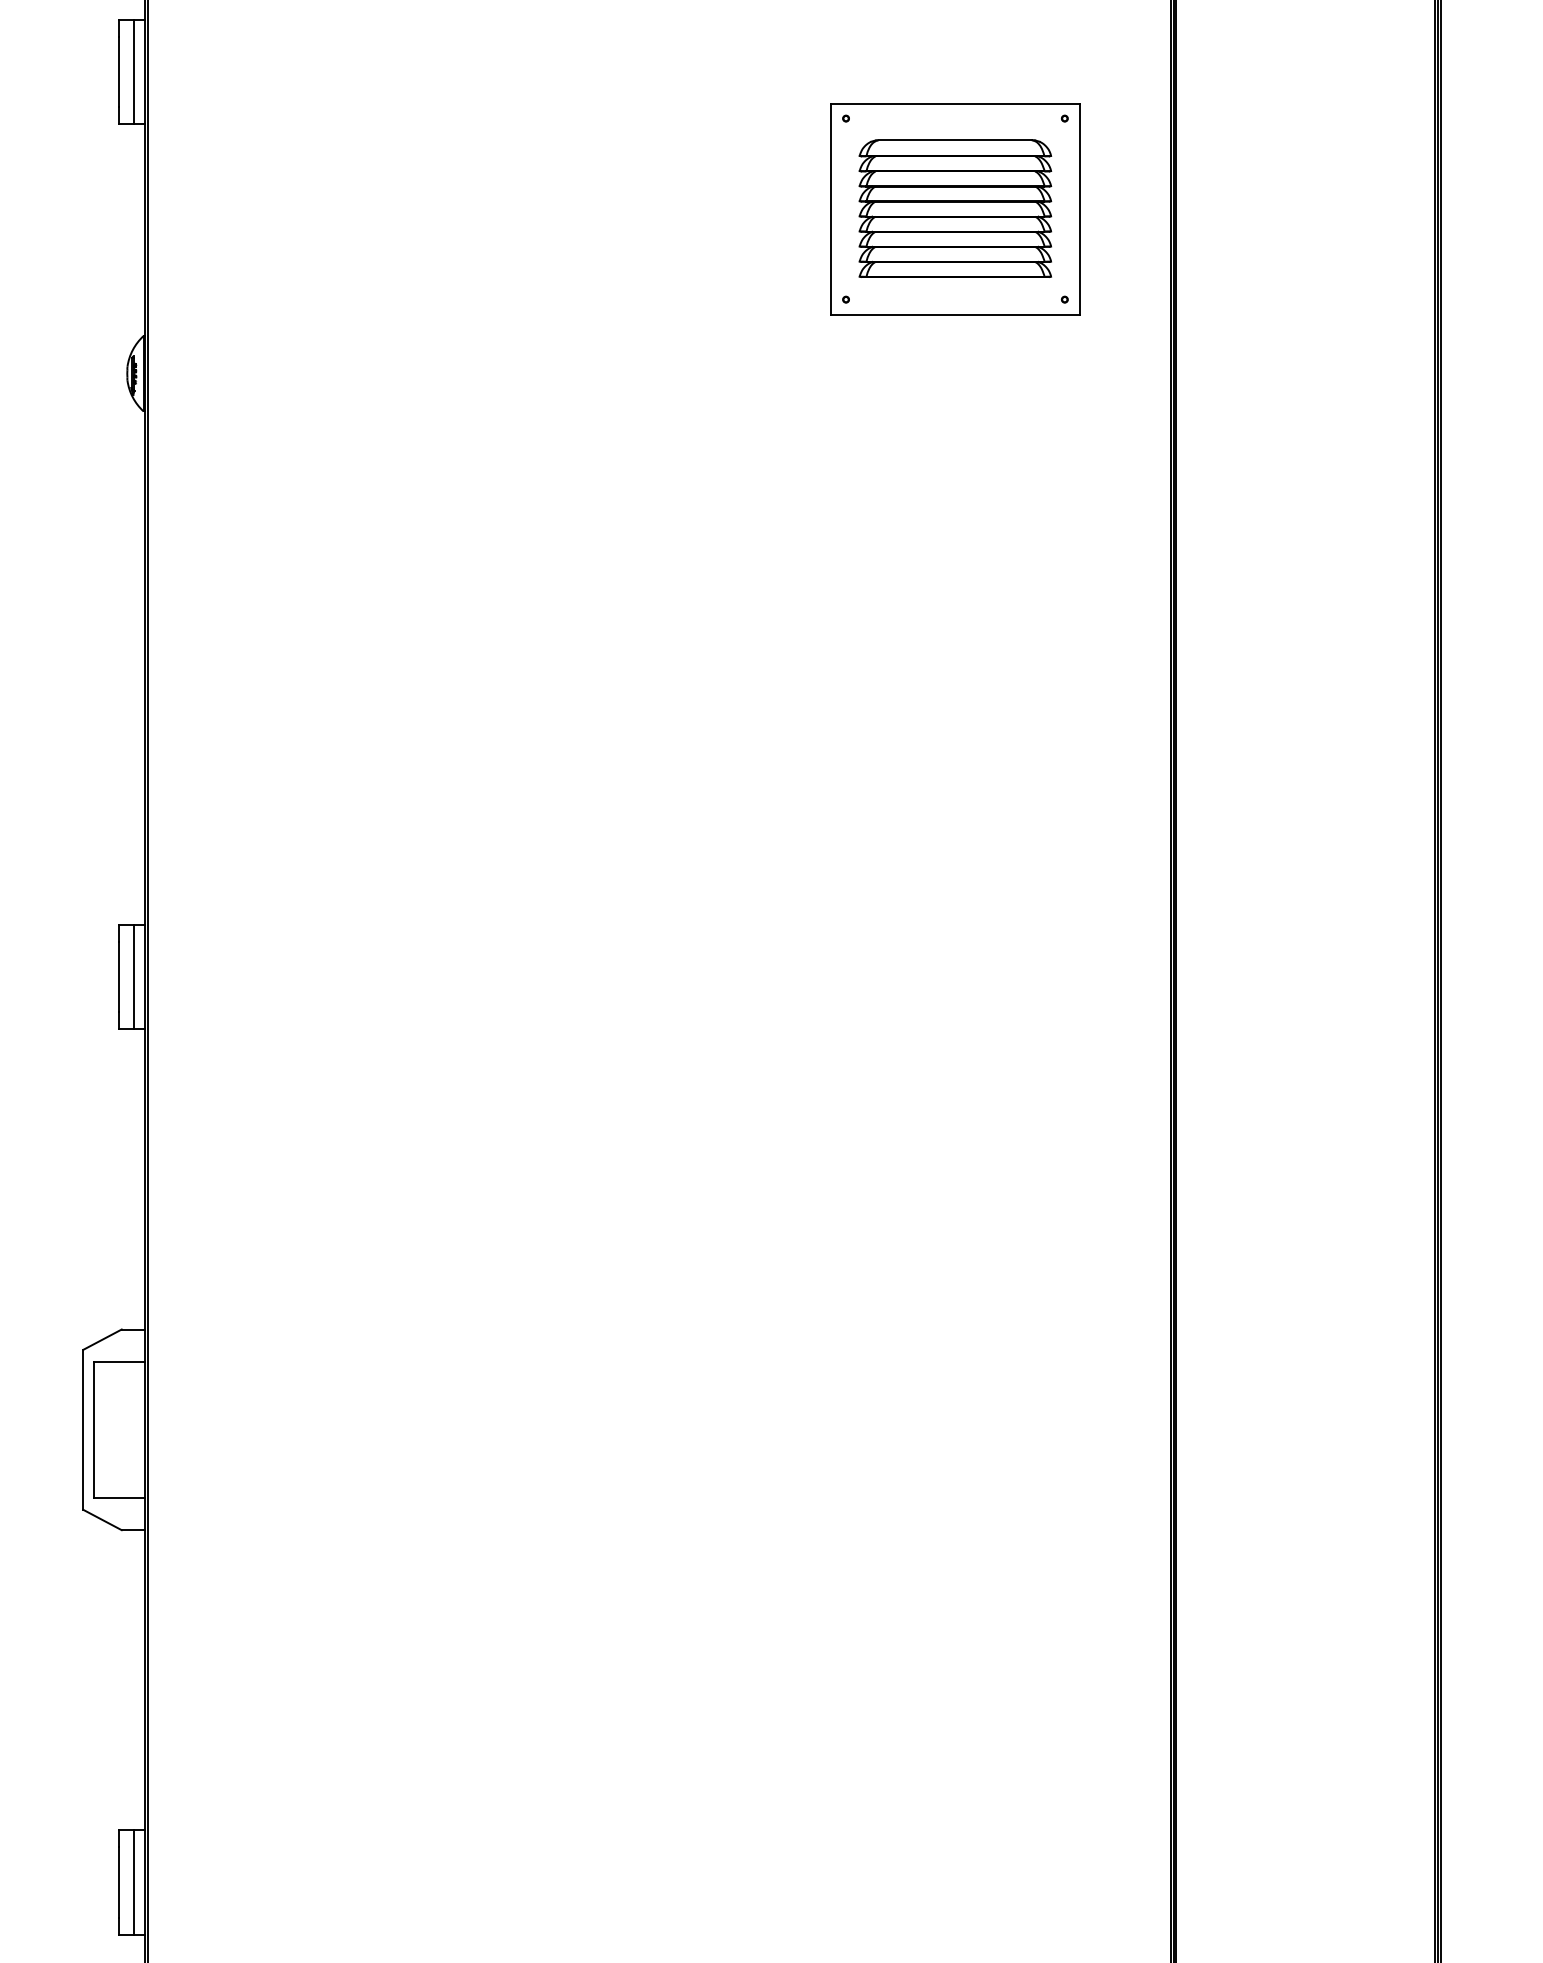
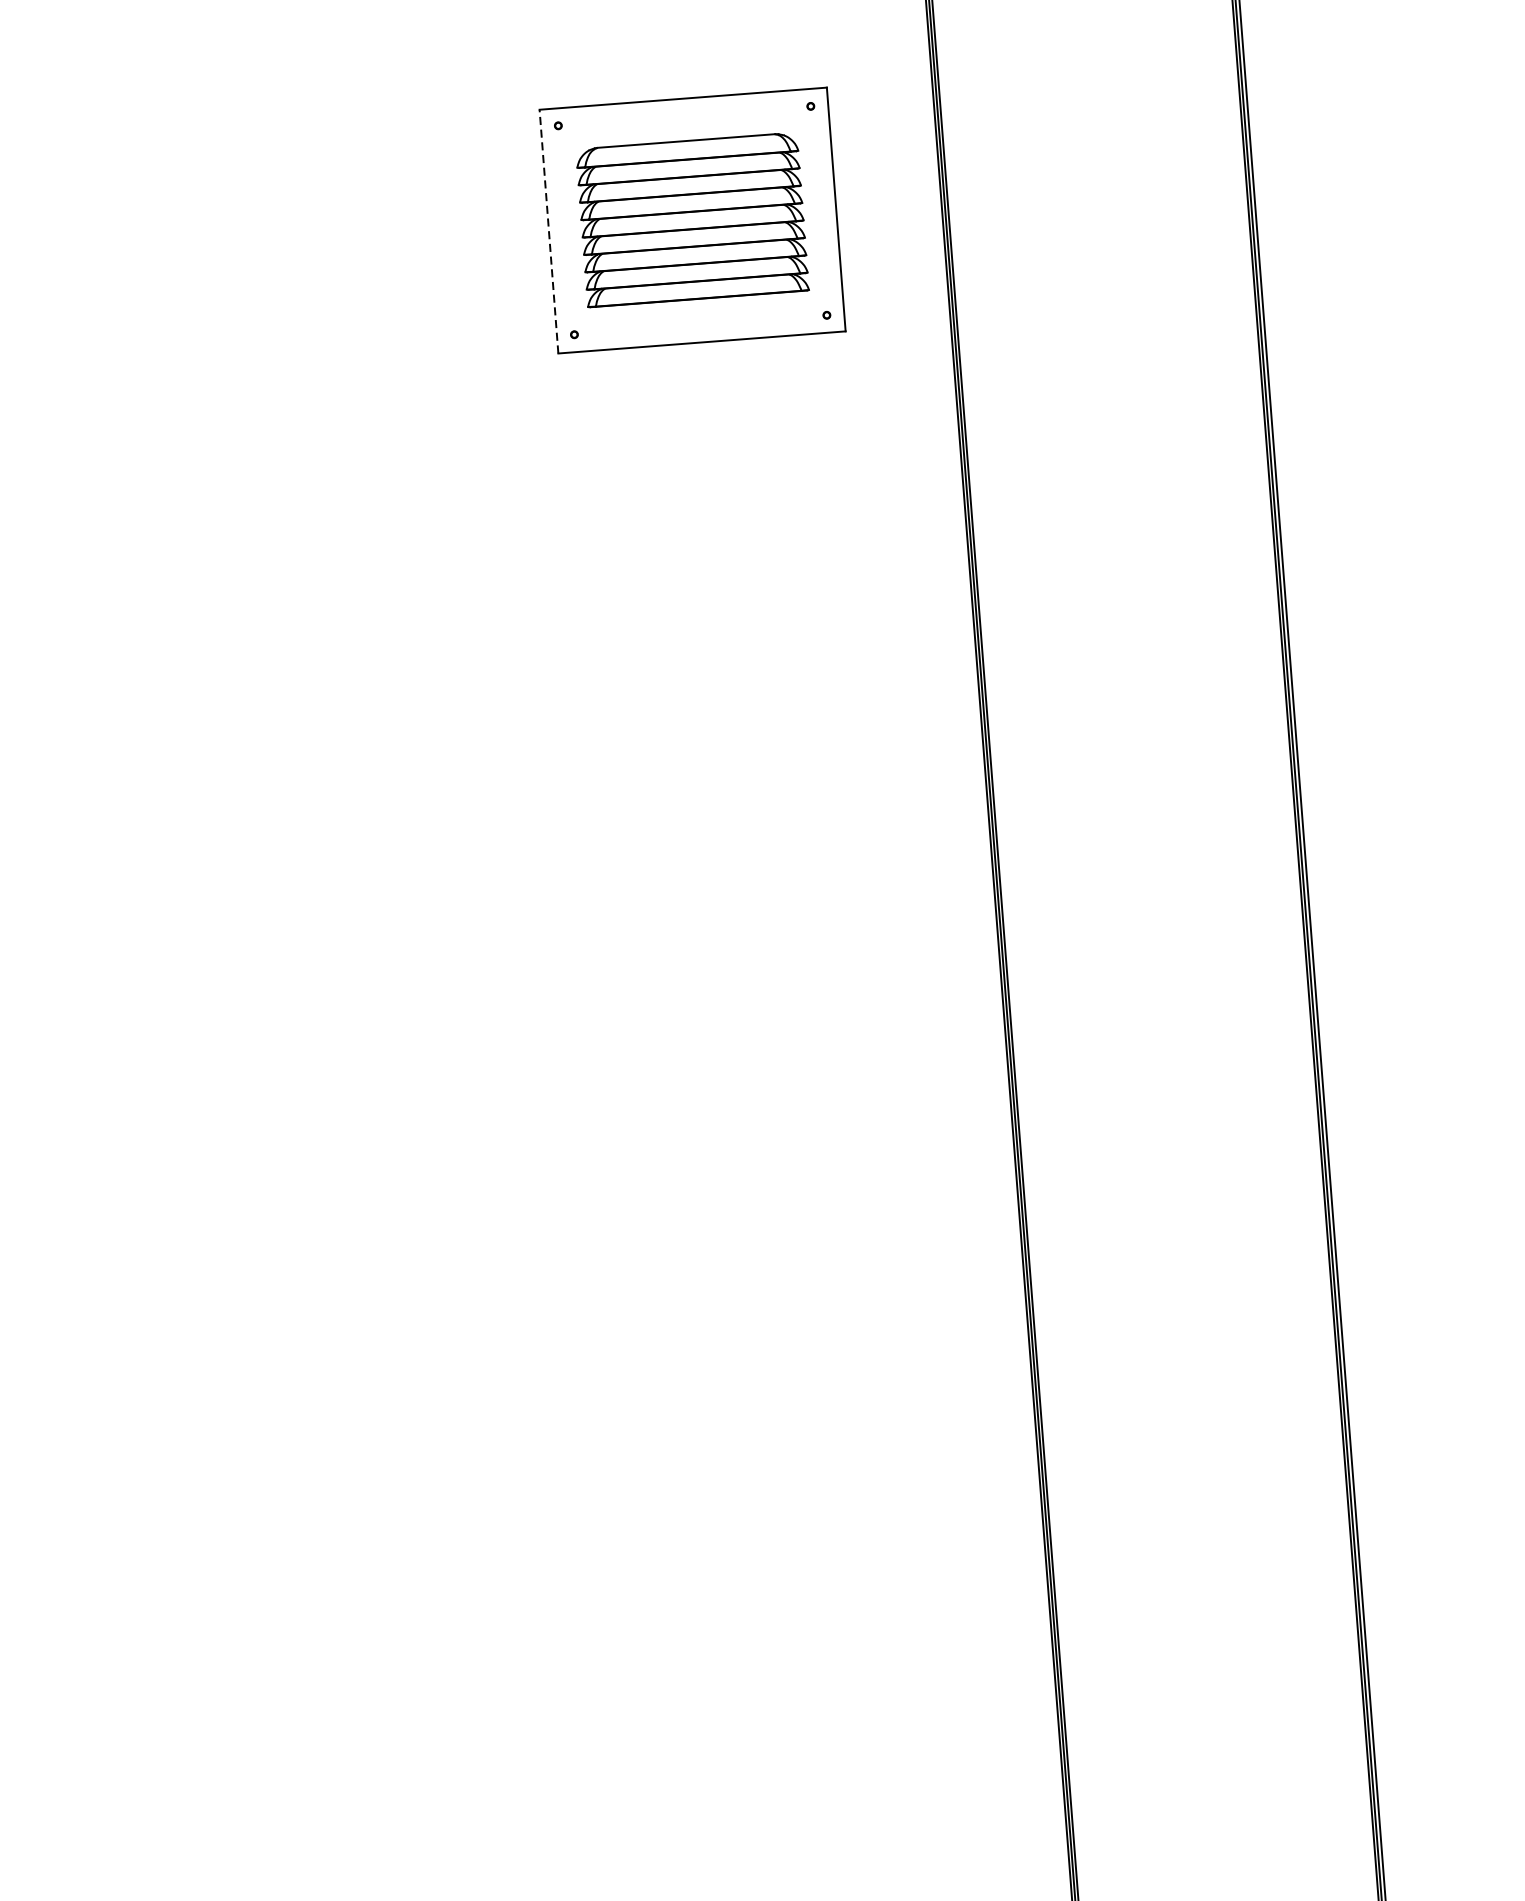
line: (830, 209) -> (548, 232), solid -> dashed

